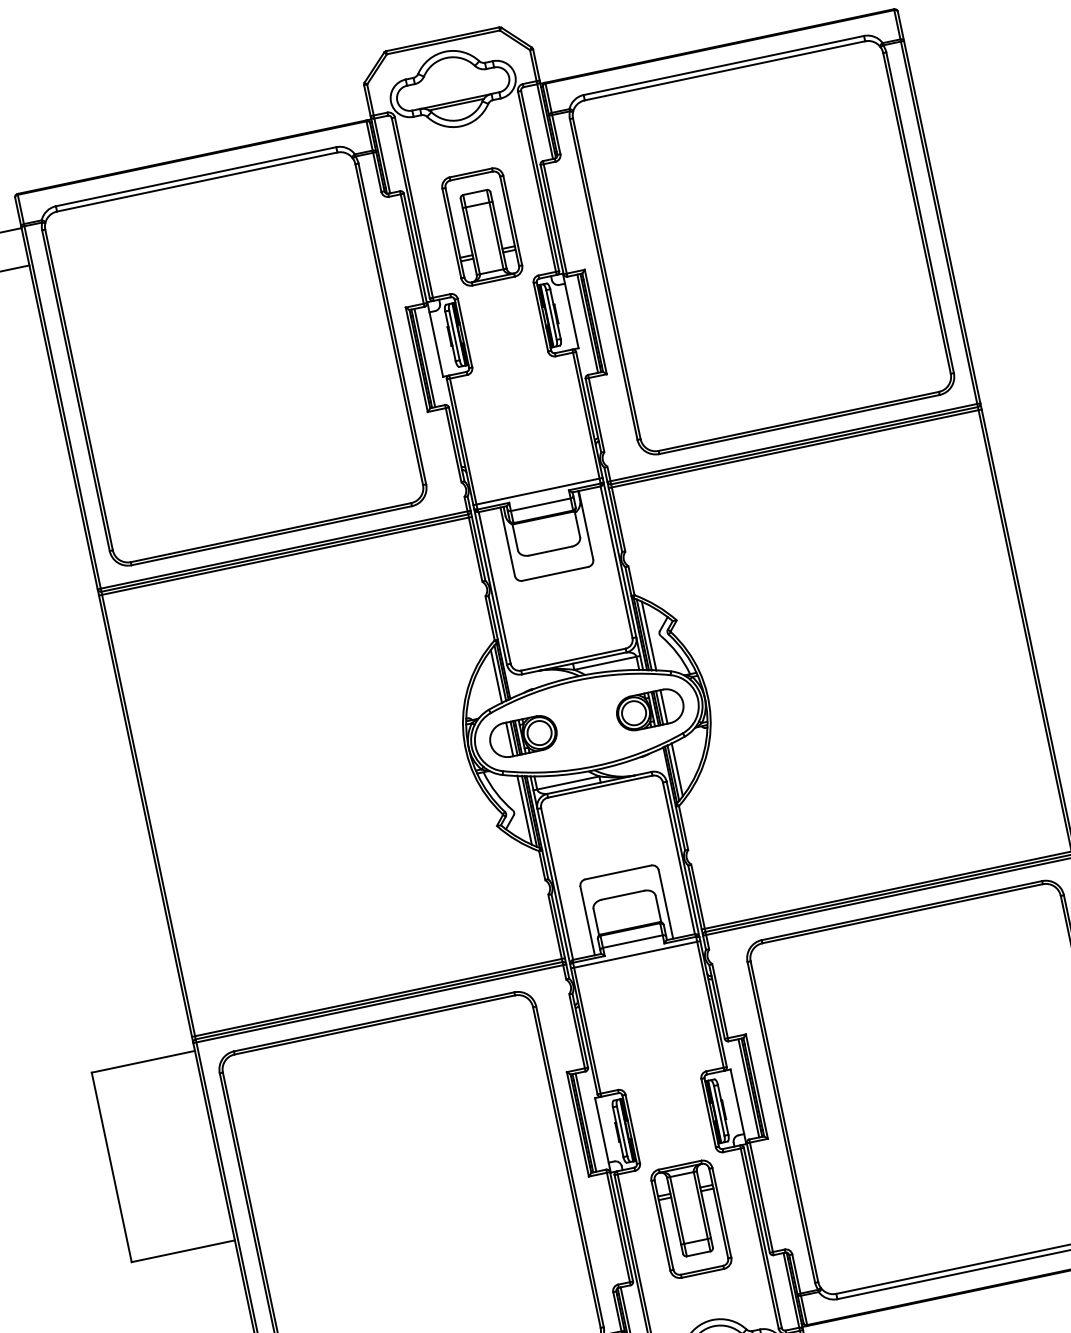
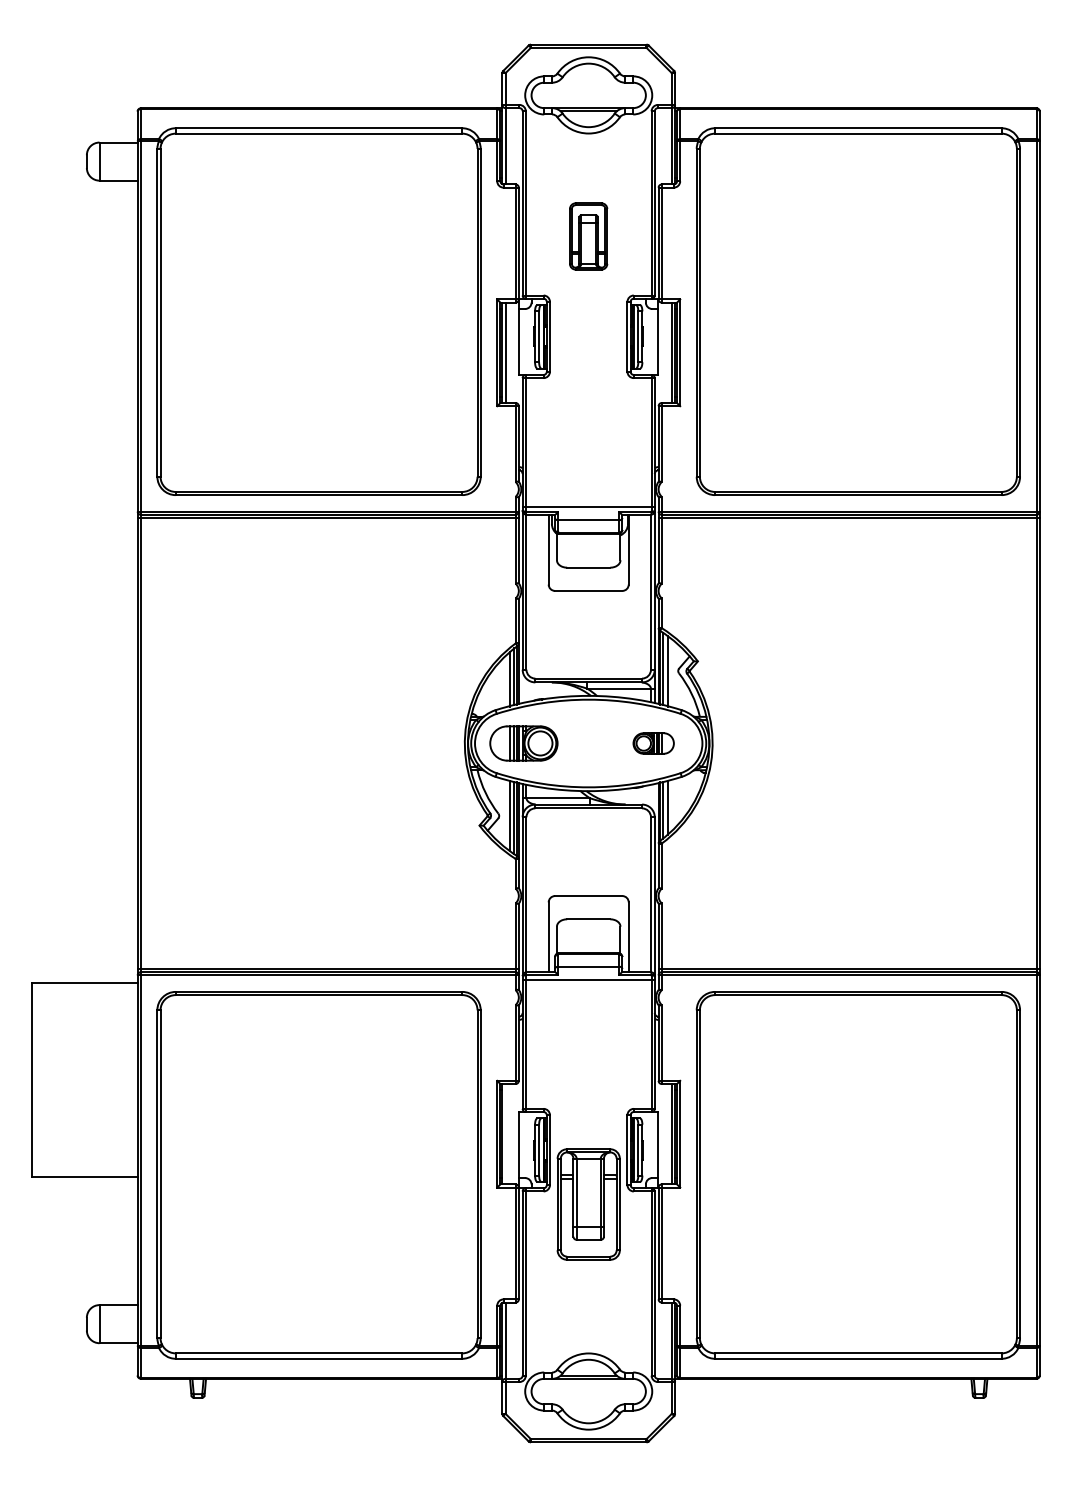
part: (482, 227) -> (588, 236), size x0.6
part: (650, 709) -> (653, 743), size x0.6
line: (586, 1122) -> (505, 1134), removed
part: (691, 1219) -> (588, 1204), moved

